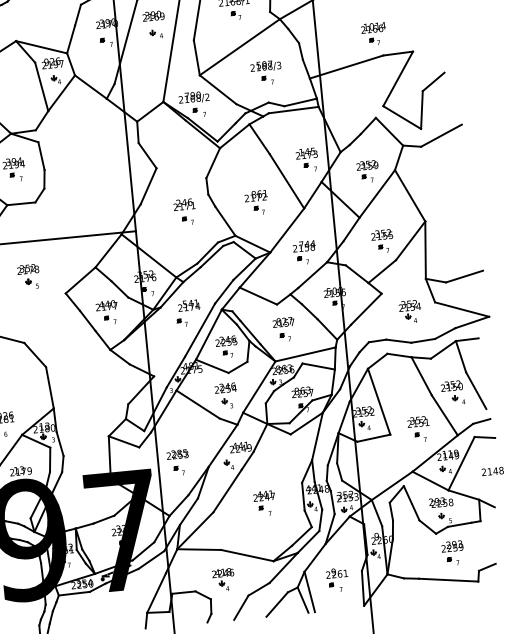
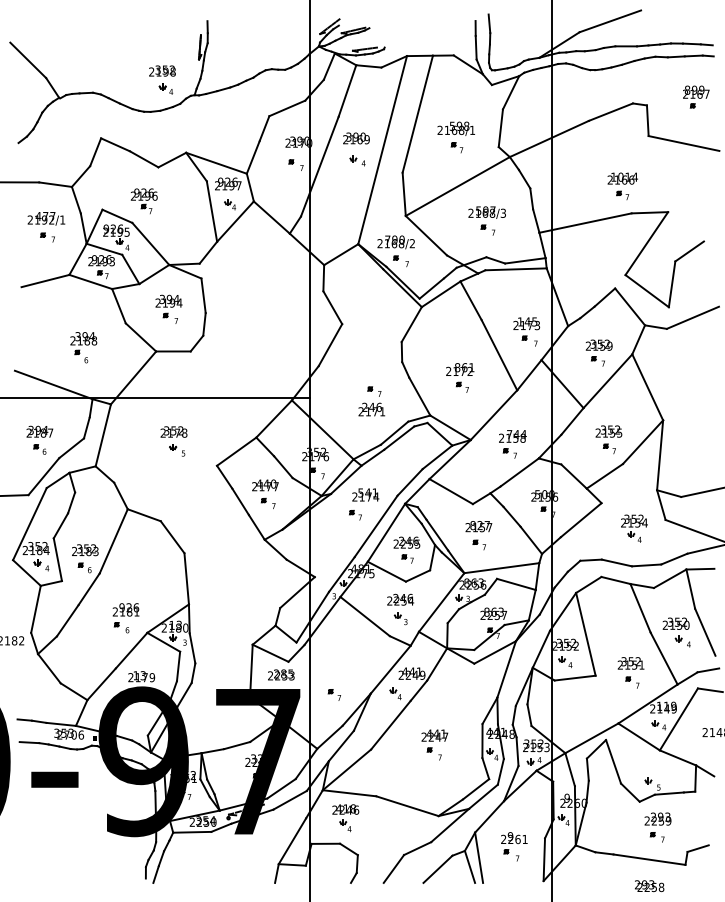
text: (184, 204) -> (371, 409), moved
text: (177, 454) -> (281, 674), moved
text: (441, 502) -> (649, 886), moved
part: (223, 580) -> (345, 818), moved

